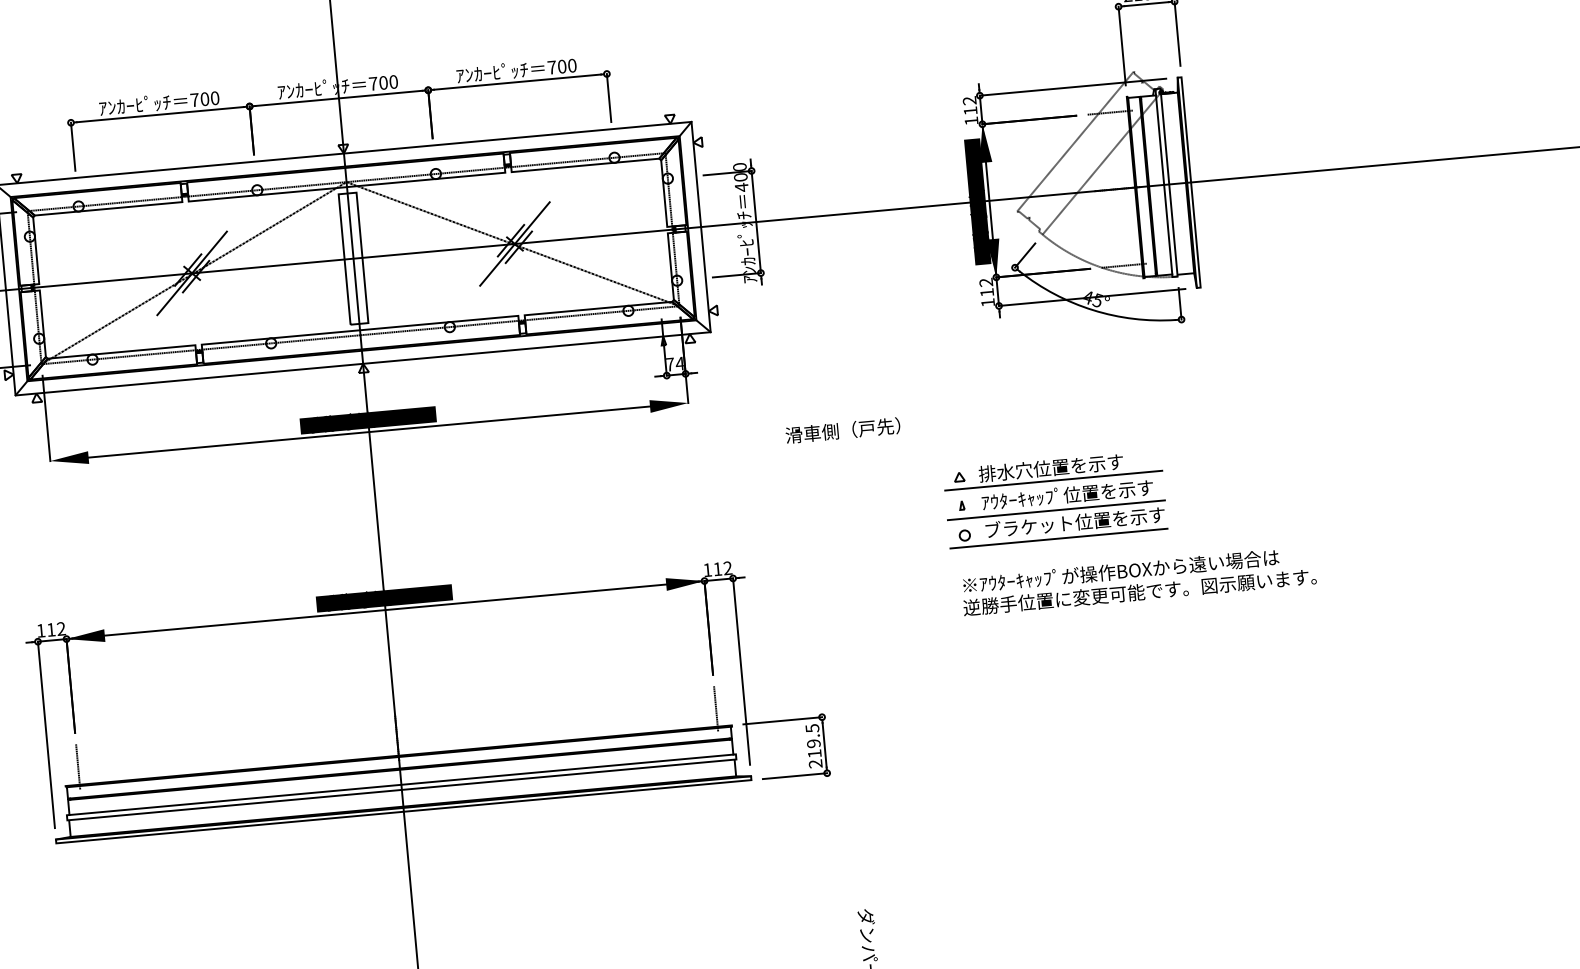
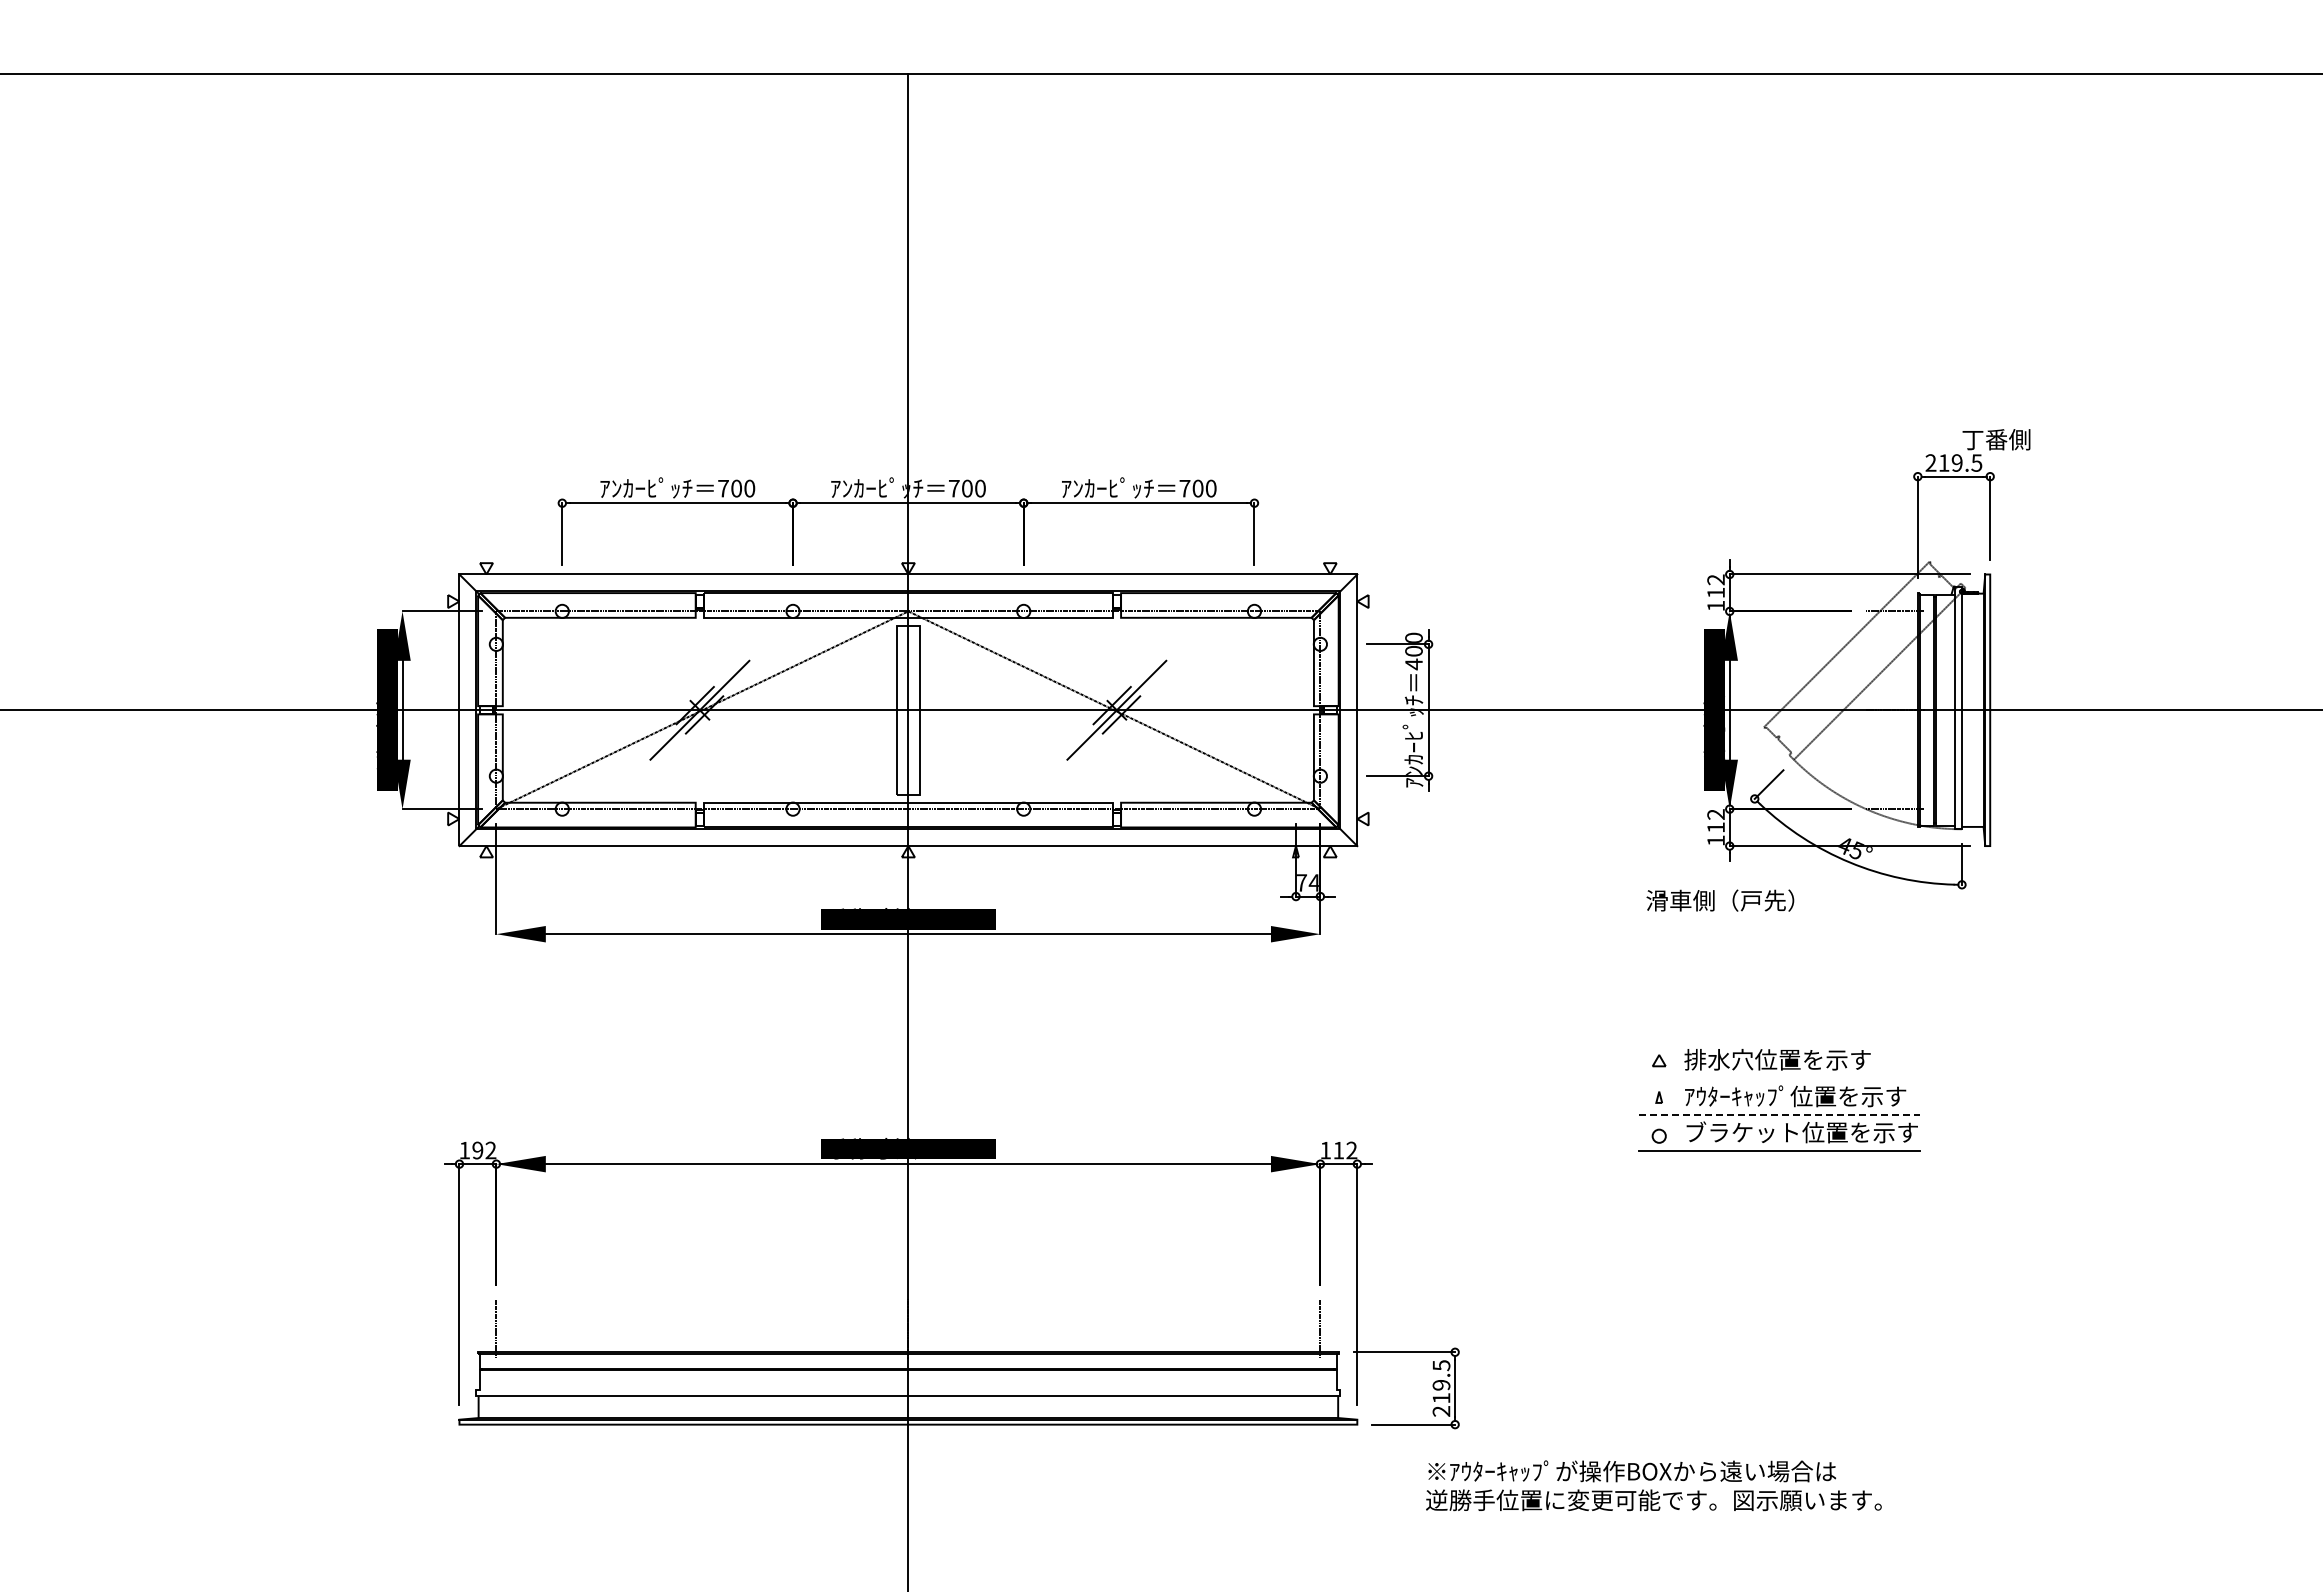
text: (843, 430) -> (1720, 900), moved
line: (1053, 480) -> (1779, 1076), removed
line: (1056, 510) -> (1779, 1114), solid -> dashed
text: (1138, 580) -> (1653, 1485), moved
text: (50, 629) -> (477, 1150), 112 -> 192
line: (401, 784) -> (908, 1389), removed

